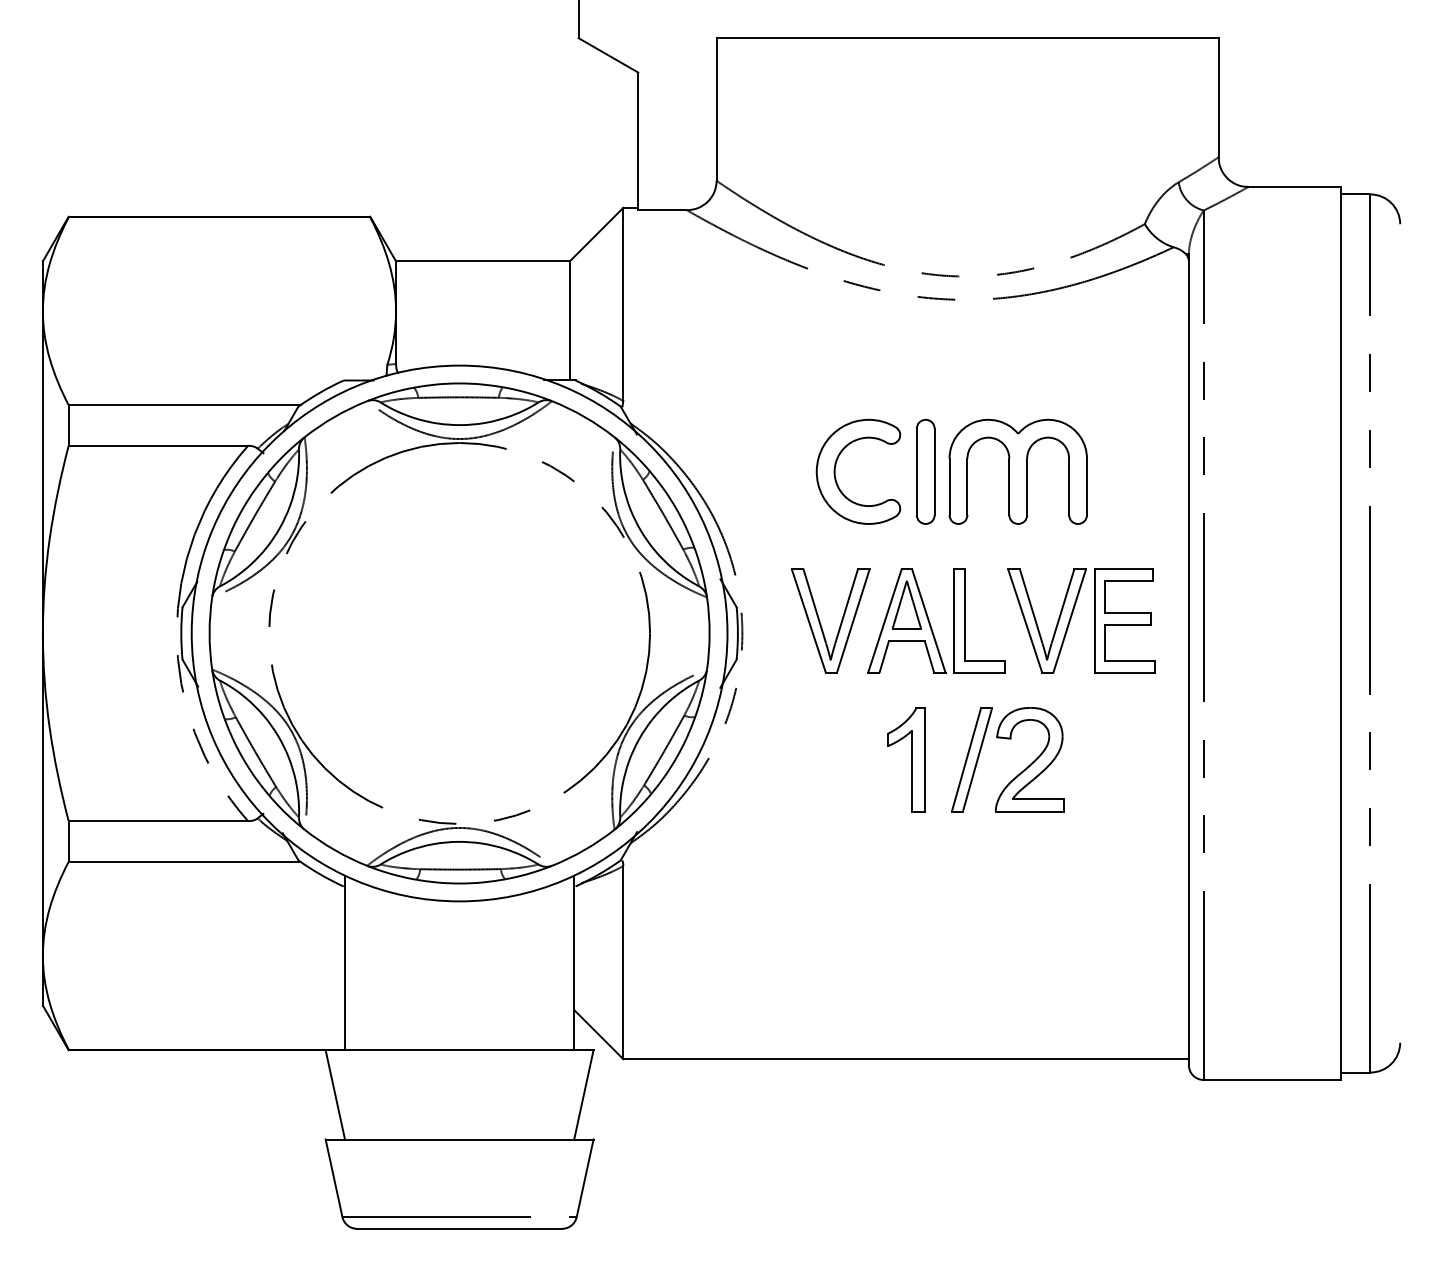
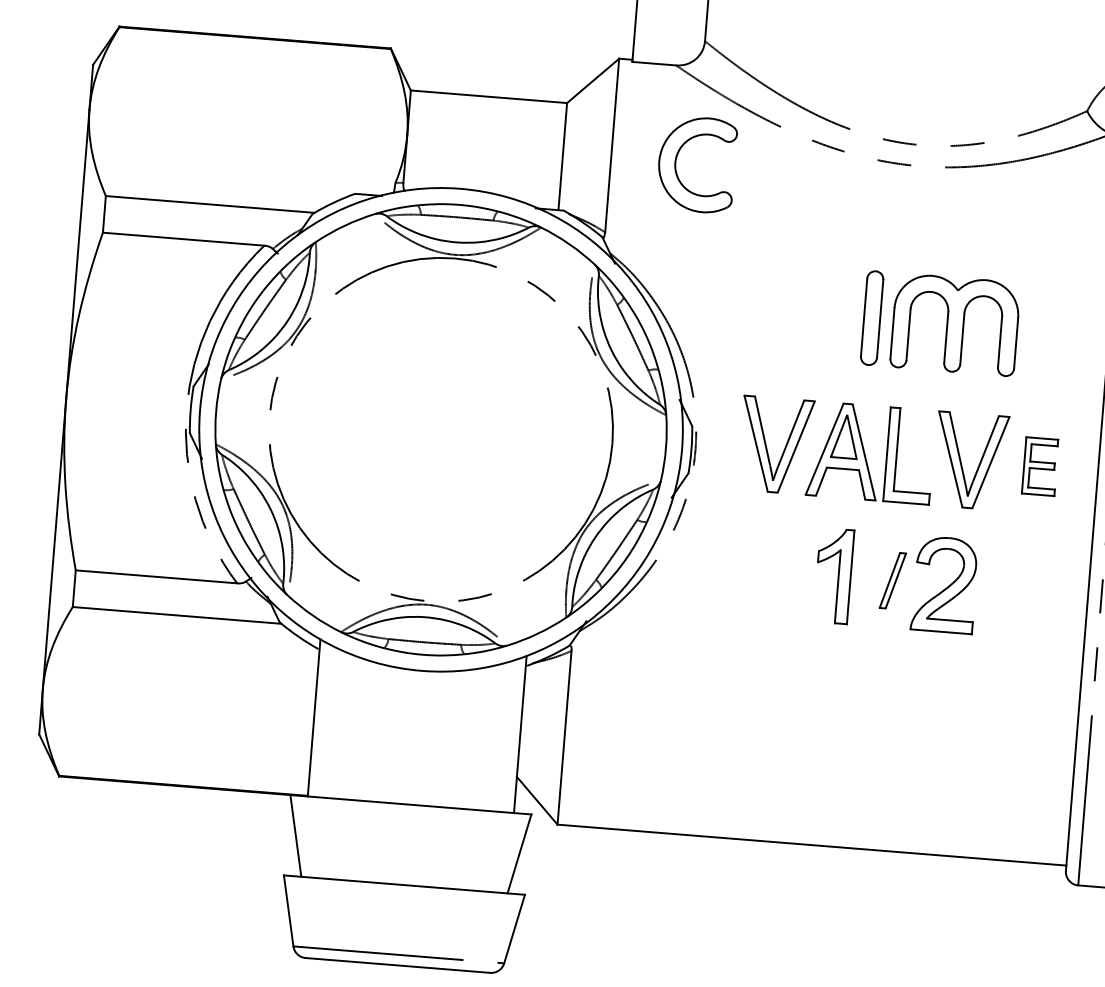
part: (836, 465) -> (677, 157), moved
part: (1124, 620) -> (1040, 466), size x0.6
part: (971, 759) -> (892, 580), size x0.6

